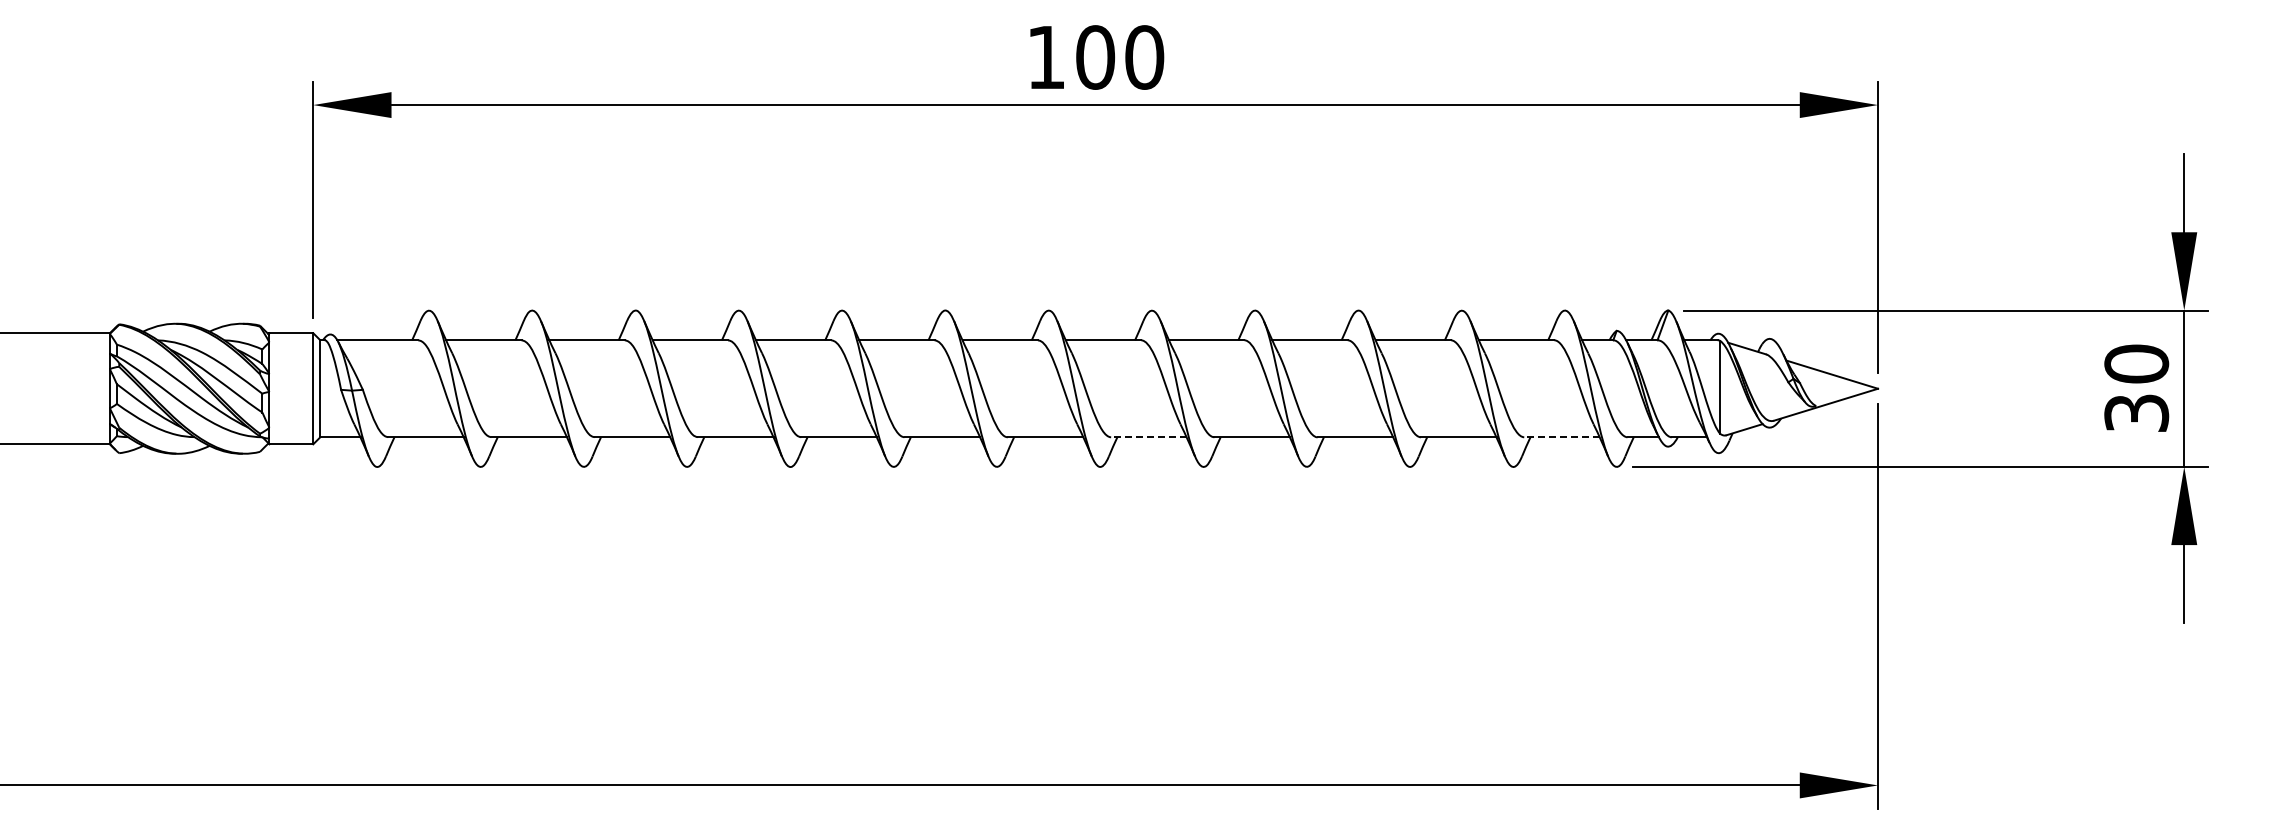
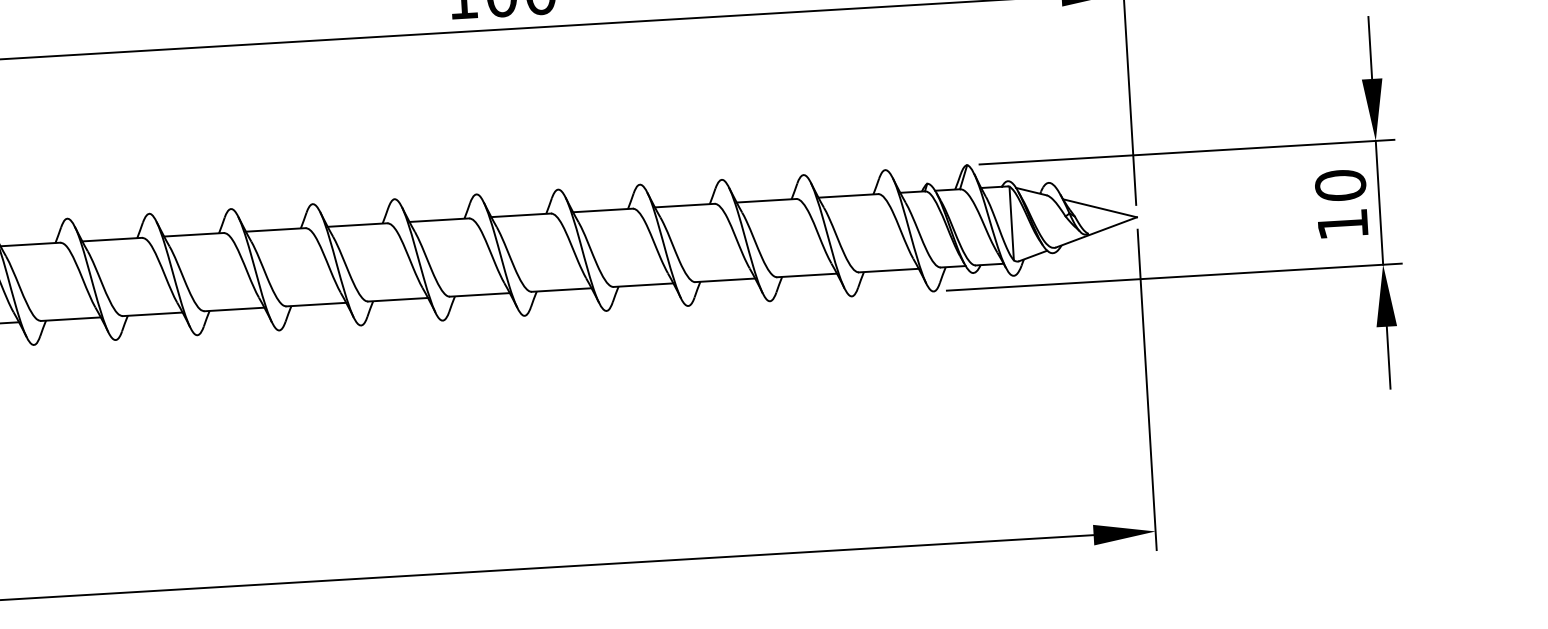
text: (2136, 412) -> (1342, 223), 30 -> 10
line: (1148, 437) -> (561, 290), dashed -> solid
line: (1562, 437) -> (889, 270), dashed -> solid

